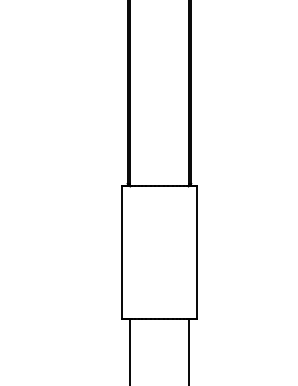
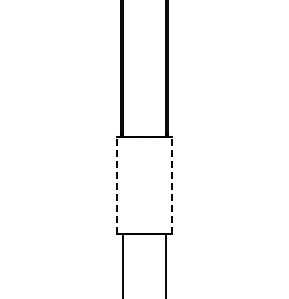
line: (122, 252) -> (117, 185), solid -> dashed
line: (196, 252) -> (171, 185), solid -> dashed

